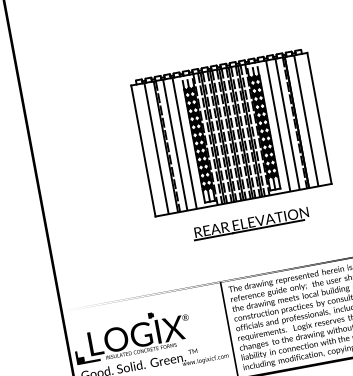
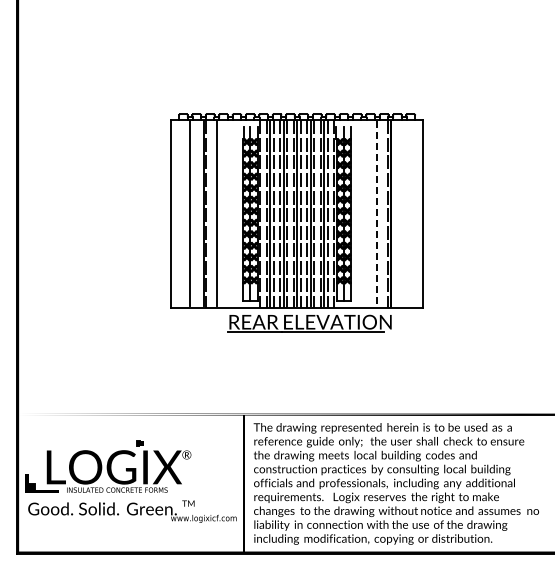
line: (306, 120) -> (404, 213), removed
line: (287, 124) -> (377, 214), solid -> dashed
line: (278, 125) -> (364, 213), removed
line: (184, 143) -> (230, 213), removed
part: (251, 223) -> (309, 323), moved

